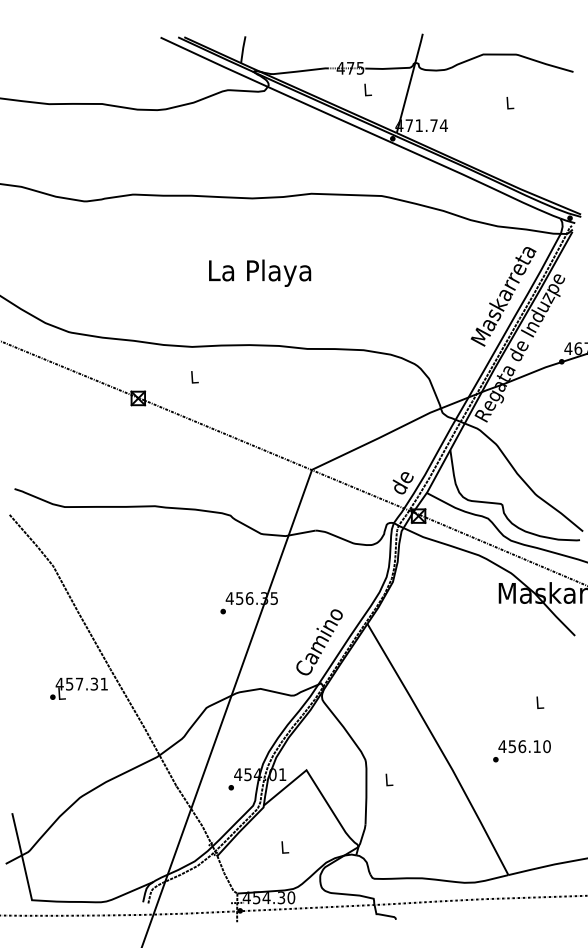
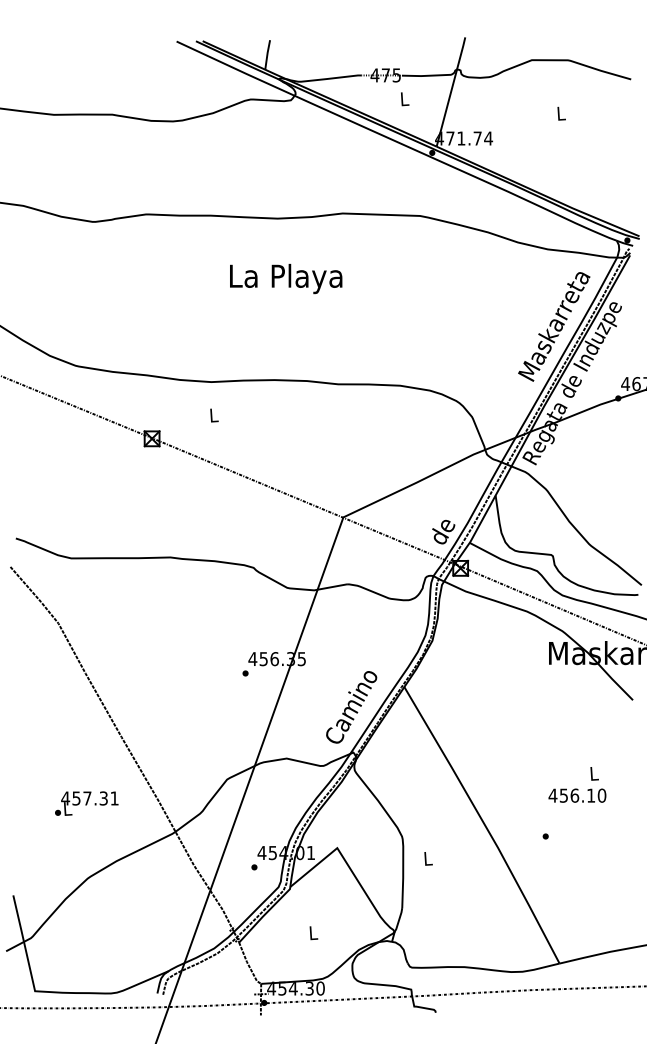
text: (260, 272) -> (286, 278), moved
text: (78, 688) -> (86, 803), moved
text: (524, 746) -> (577, 795), moved

